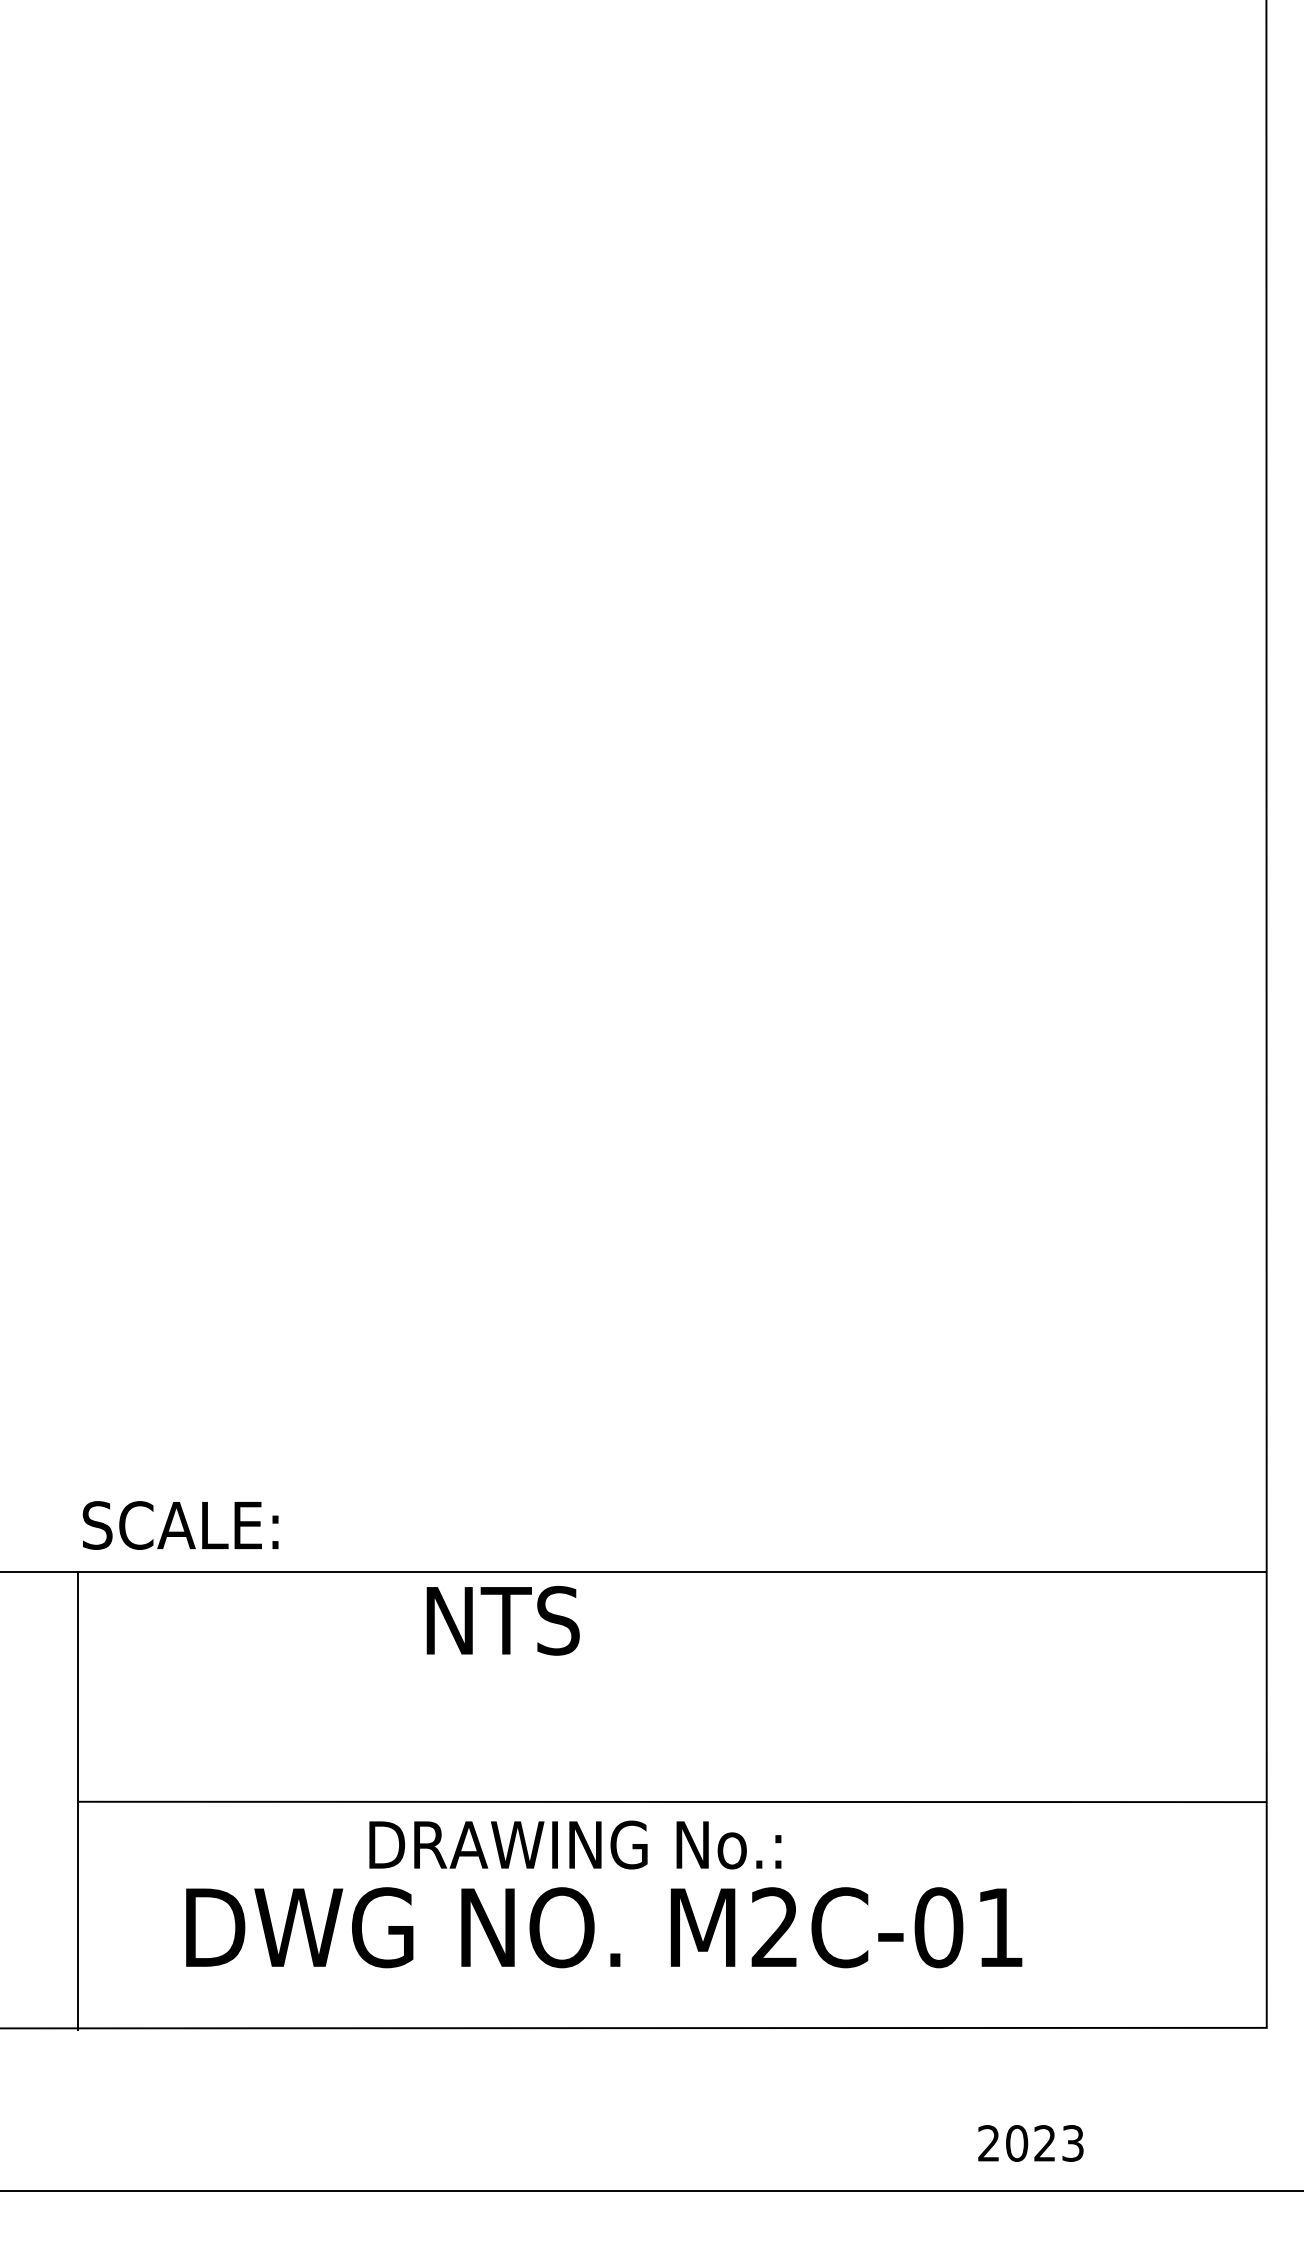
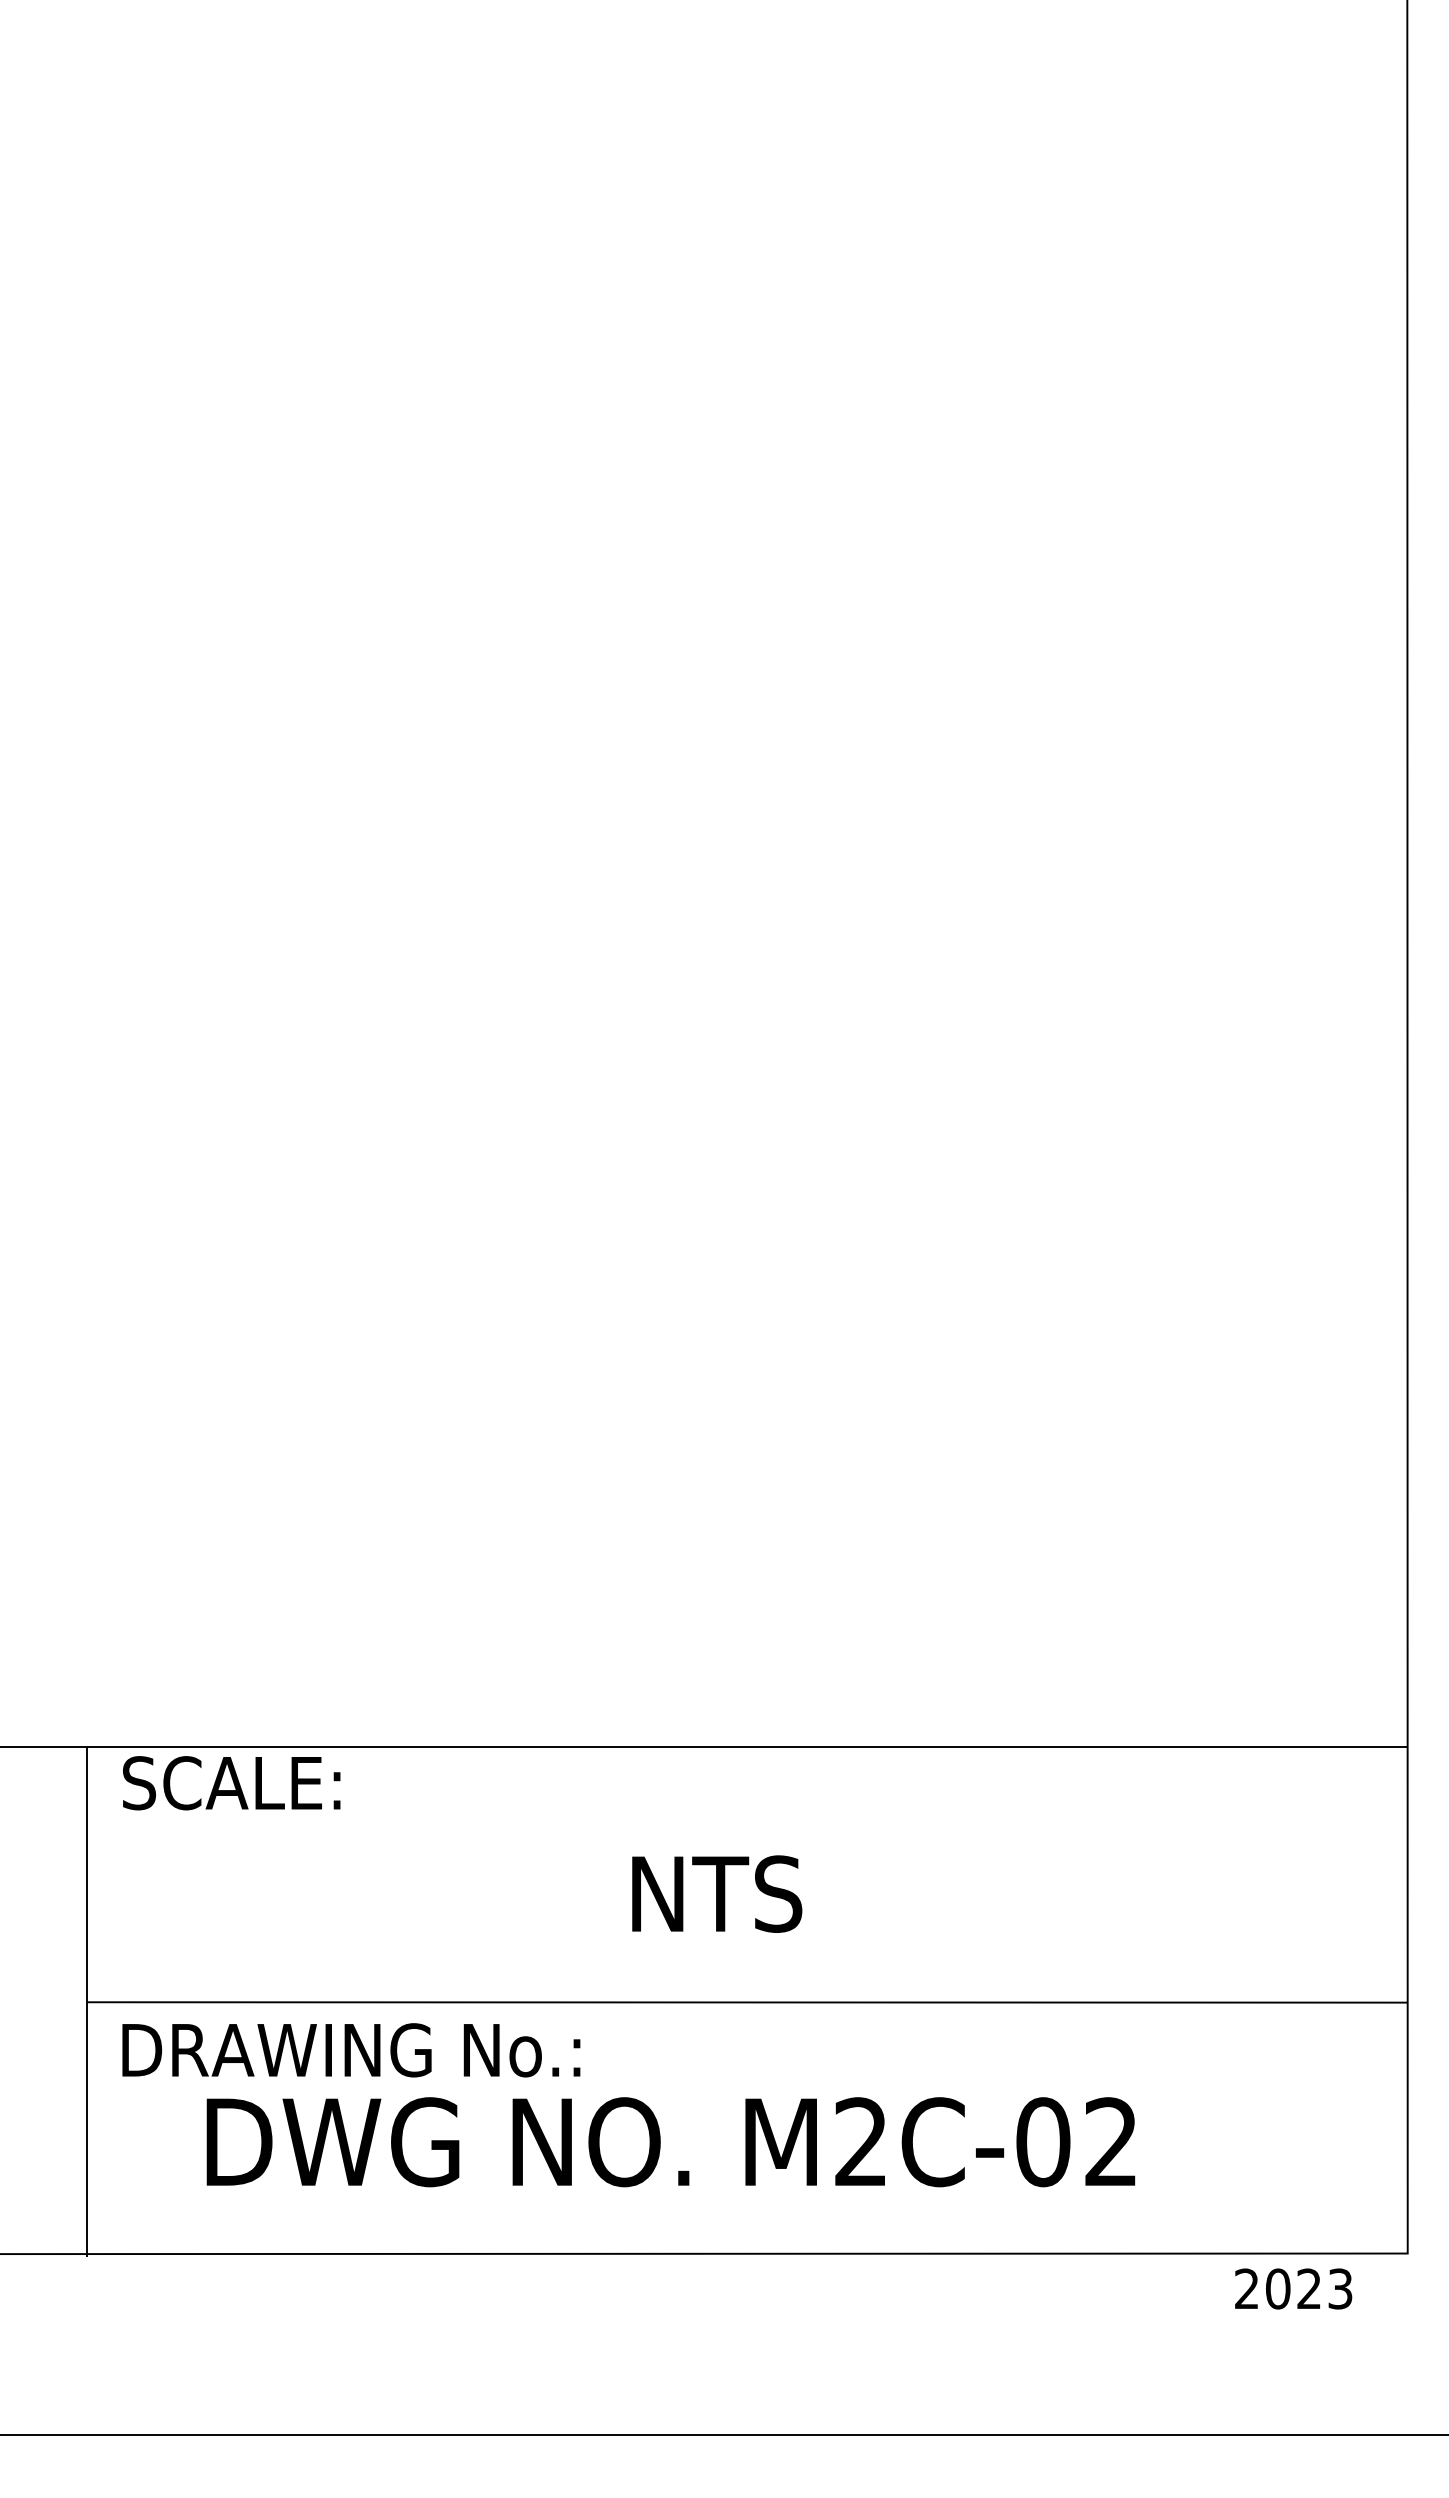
text: (180, 1525) -> (231, 1783), moved
text: (503, 1620) -> (717, 1893), moved
text: (575, 1845) -> (351, 2050), moved
text: (999, 1927) -> (1110, 2141), M2C-01 -> M2C-02
text: (1030, 2143) -> (1293, 2288), moved

